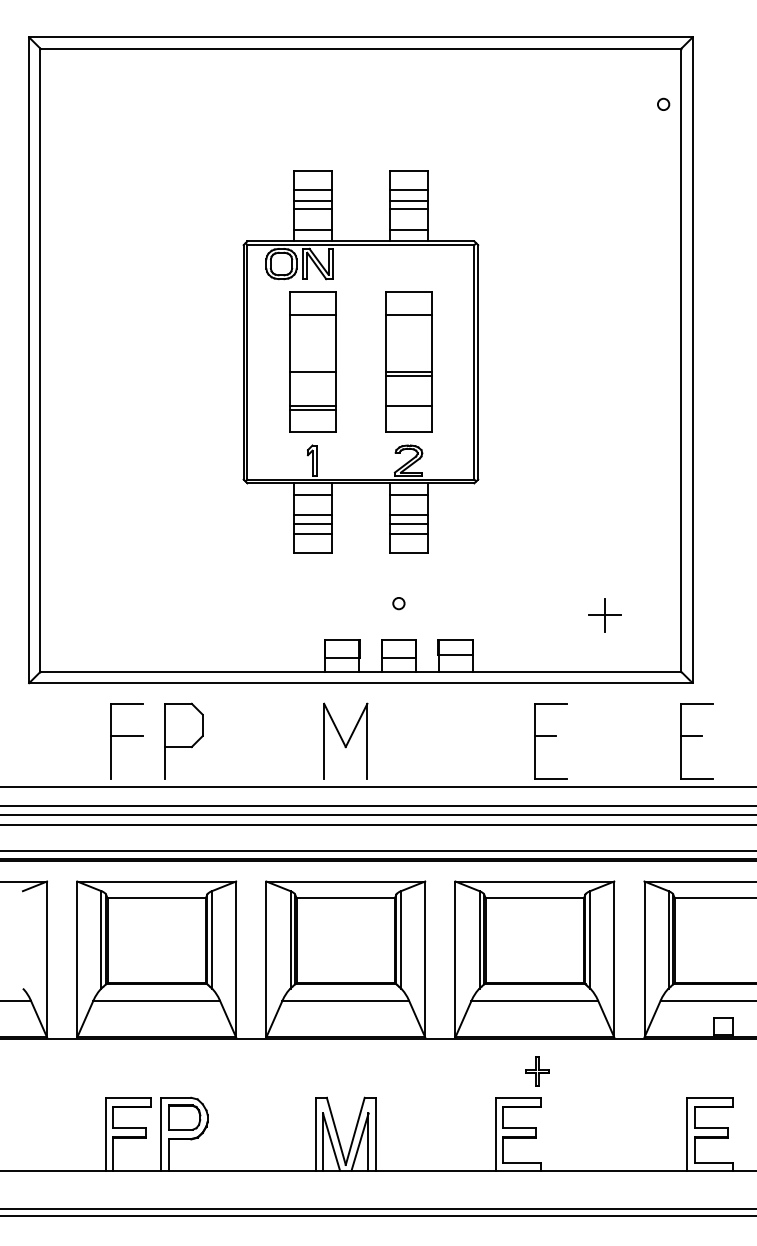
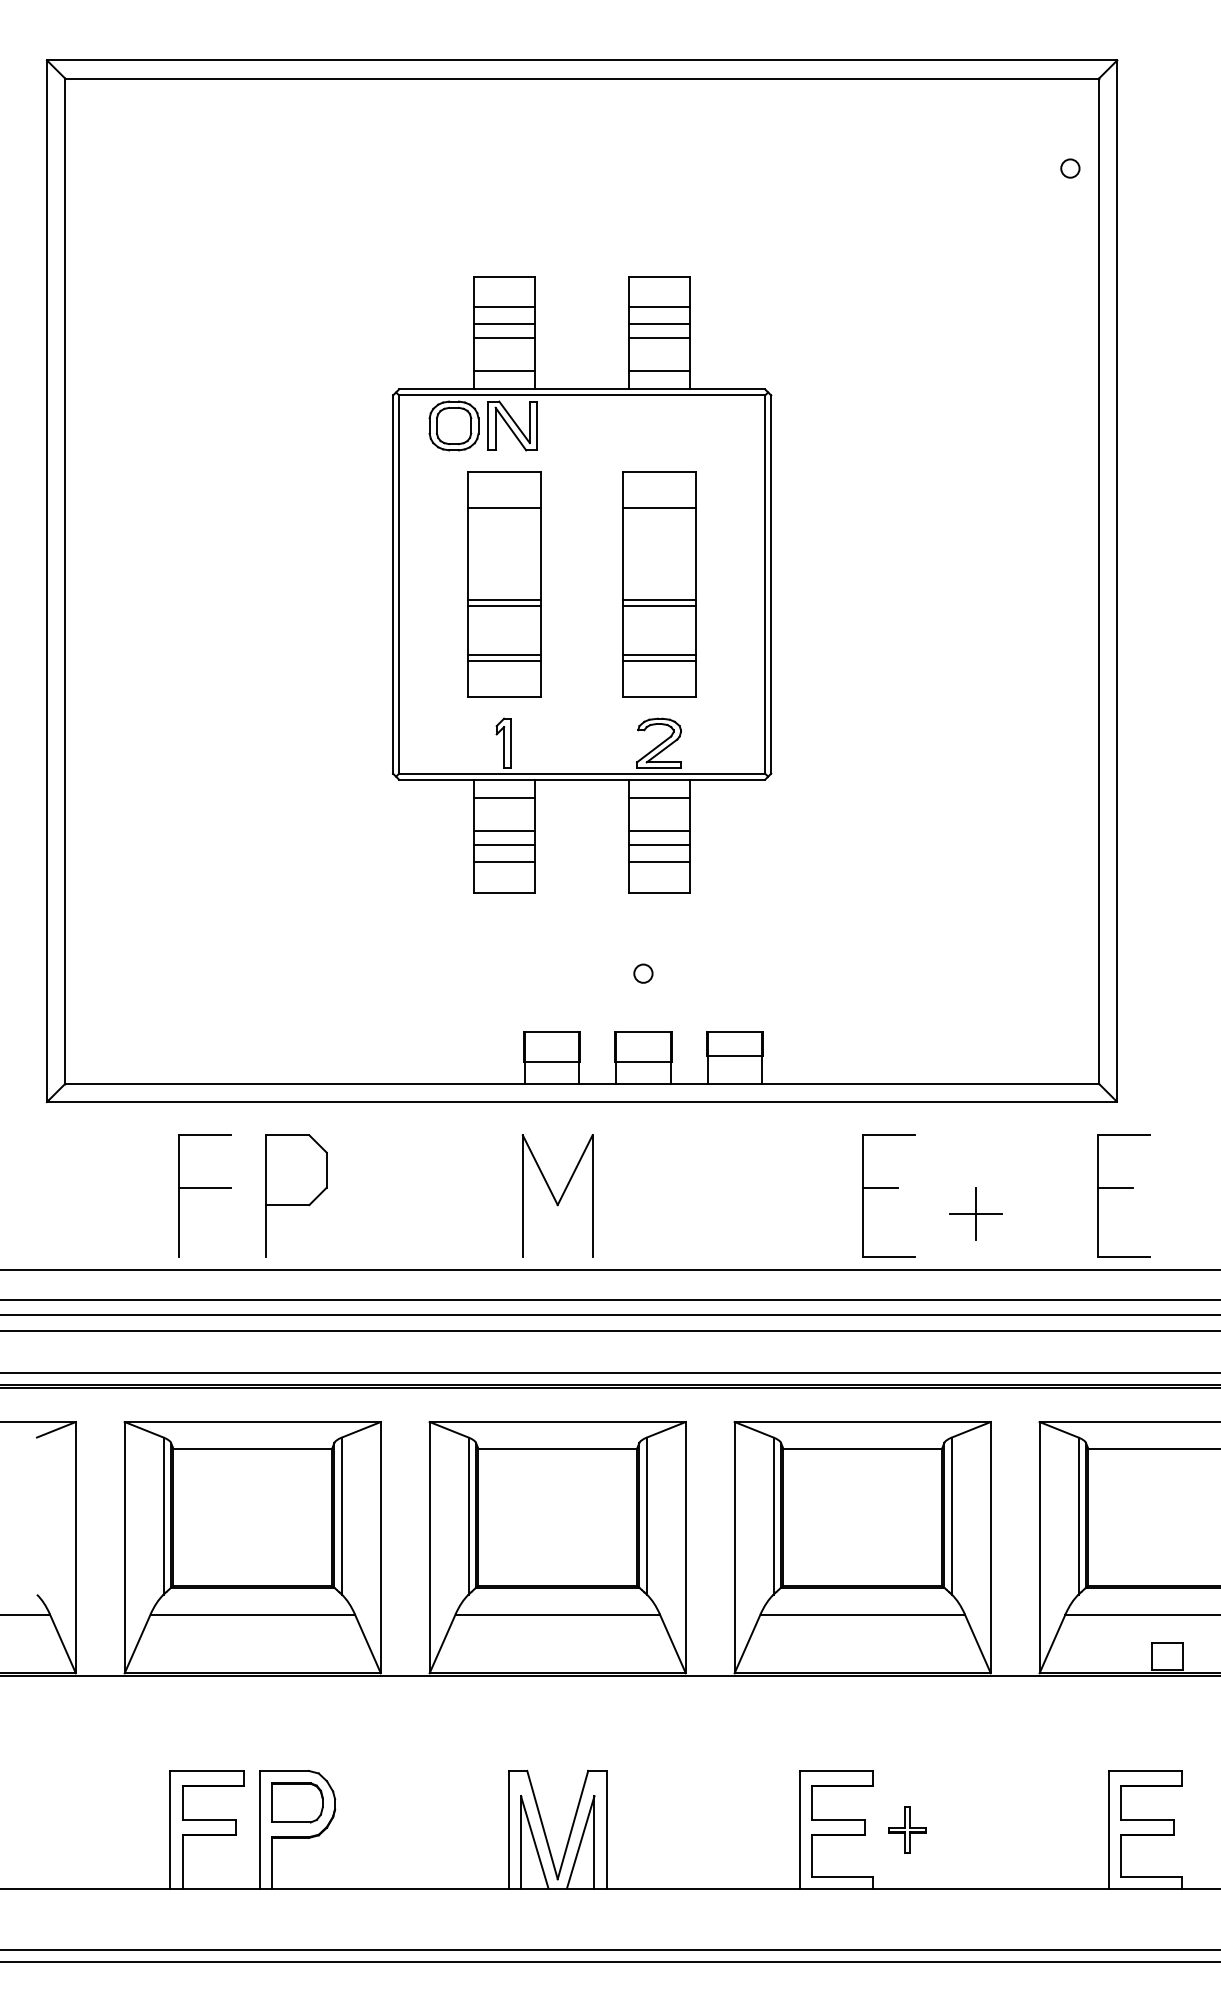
line: (312, 375) -> (504, 605), added
line: (408, 409) -> (658, 660), added
part: (604, 615) -> (975, 1213), moved
part: (537, 1071) -> (907, 1830), moved

